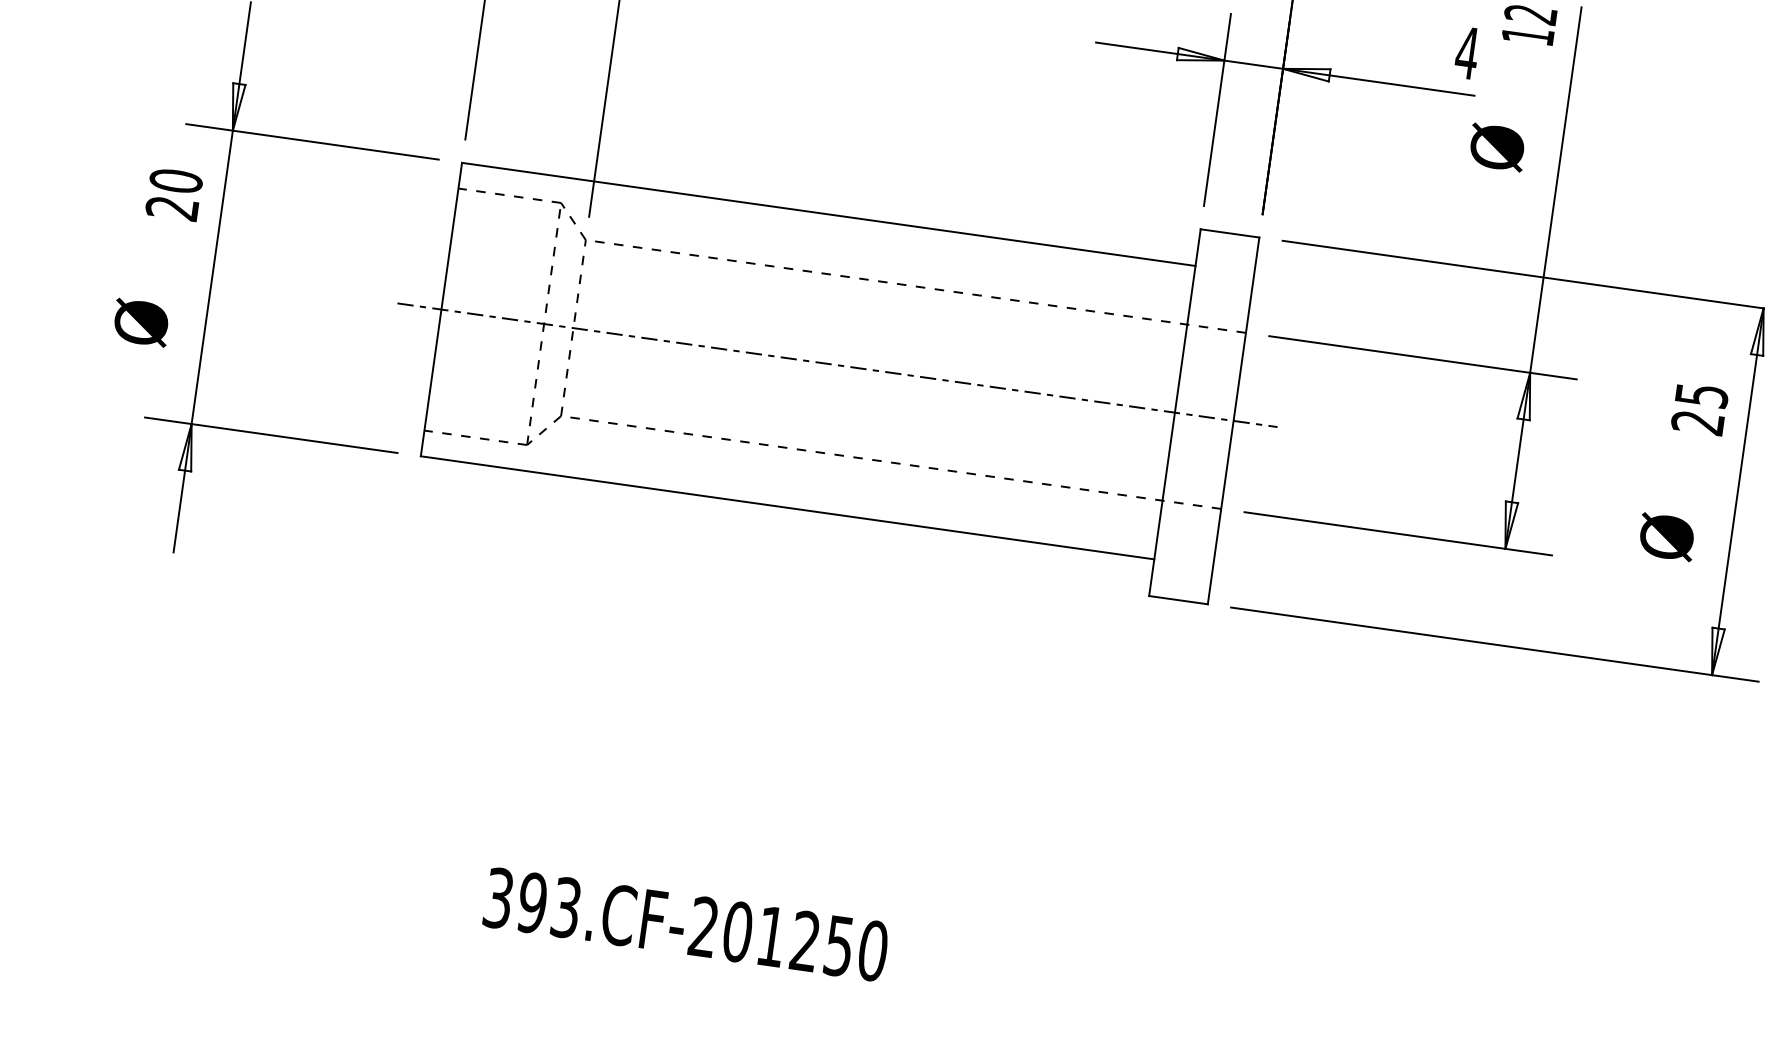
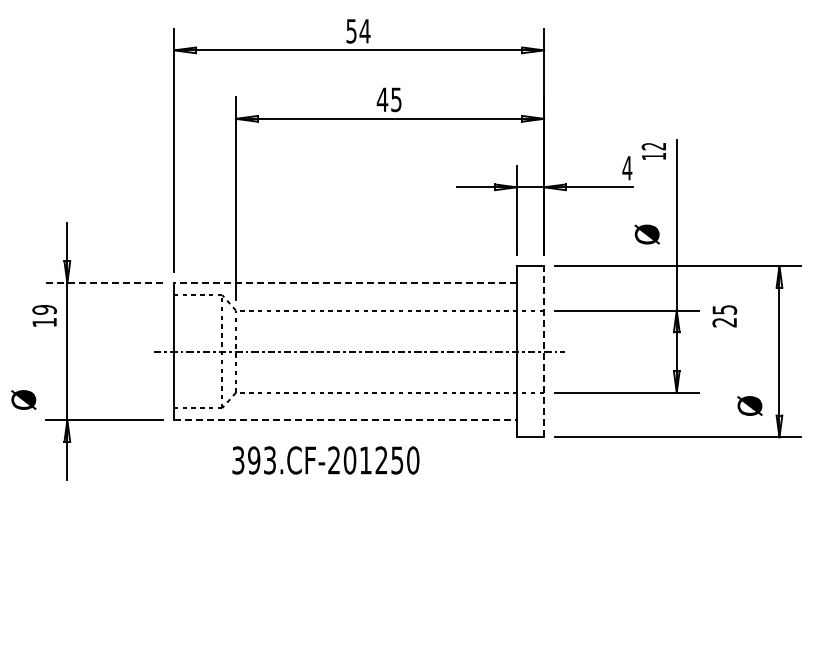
line: (312, 142) -> (104, 283), solid -> dashed
text: (1495, 147) -> (646, 234), moved
text: (173, 195) -> (44, 316), 20 -> 19
line: (828, 215) -> (345, 283), solid -> dashed
text: (140, 321) -> (23, 399), moved
text: (1699, 409) -> (724, 316), moved
line: (1234, 420) -> (544, 351), solid -> dashed
line: (789, 508) -> (346, 420), solid -> dashed
text: (1666, 535) -> (749, 405), moved
text: (685, 924) -> (325, 460), moved

